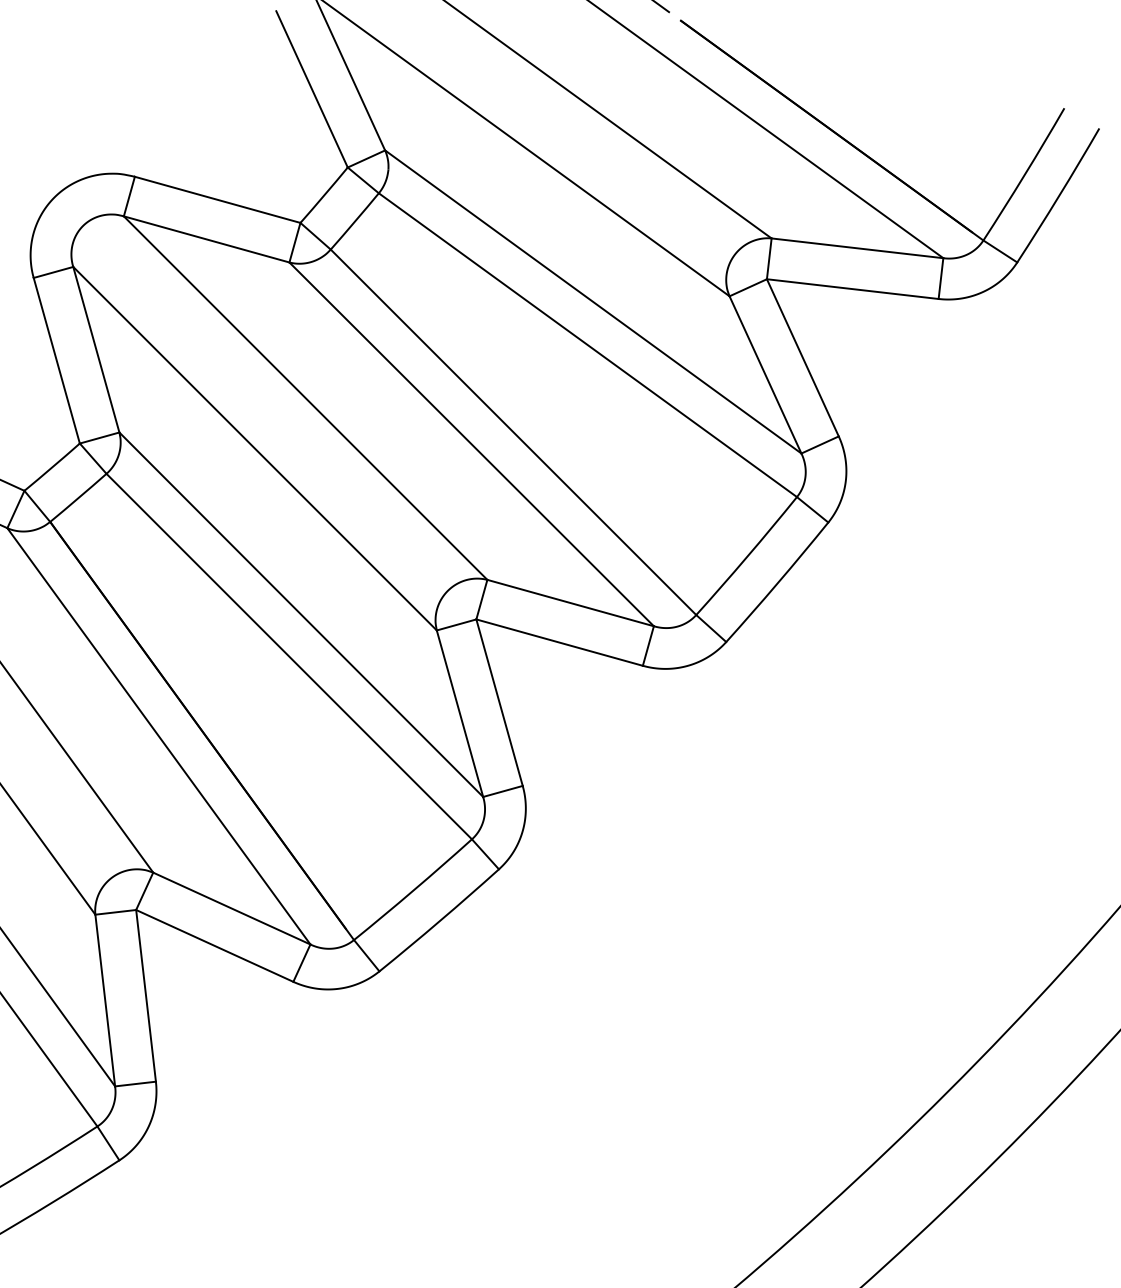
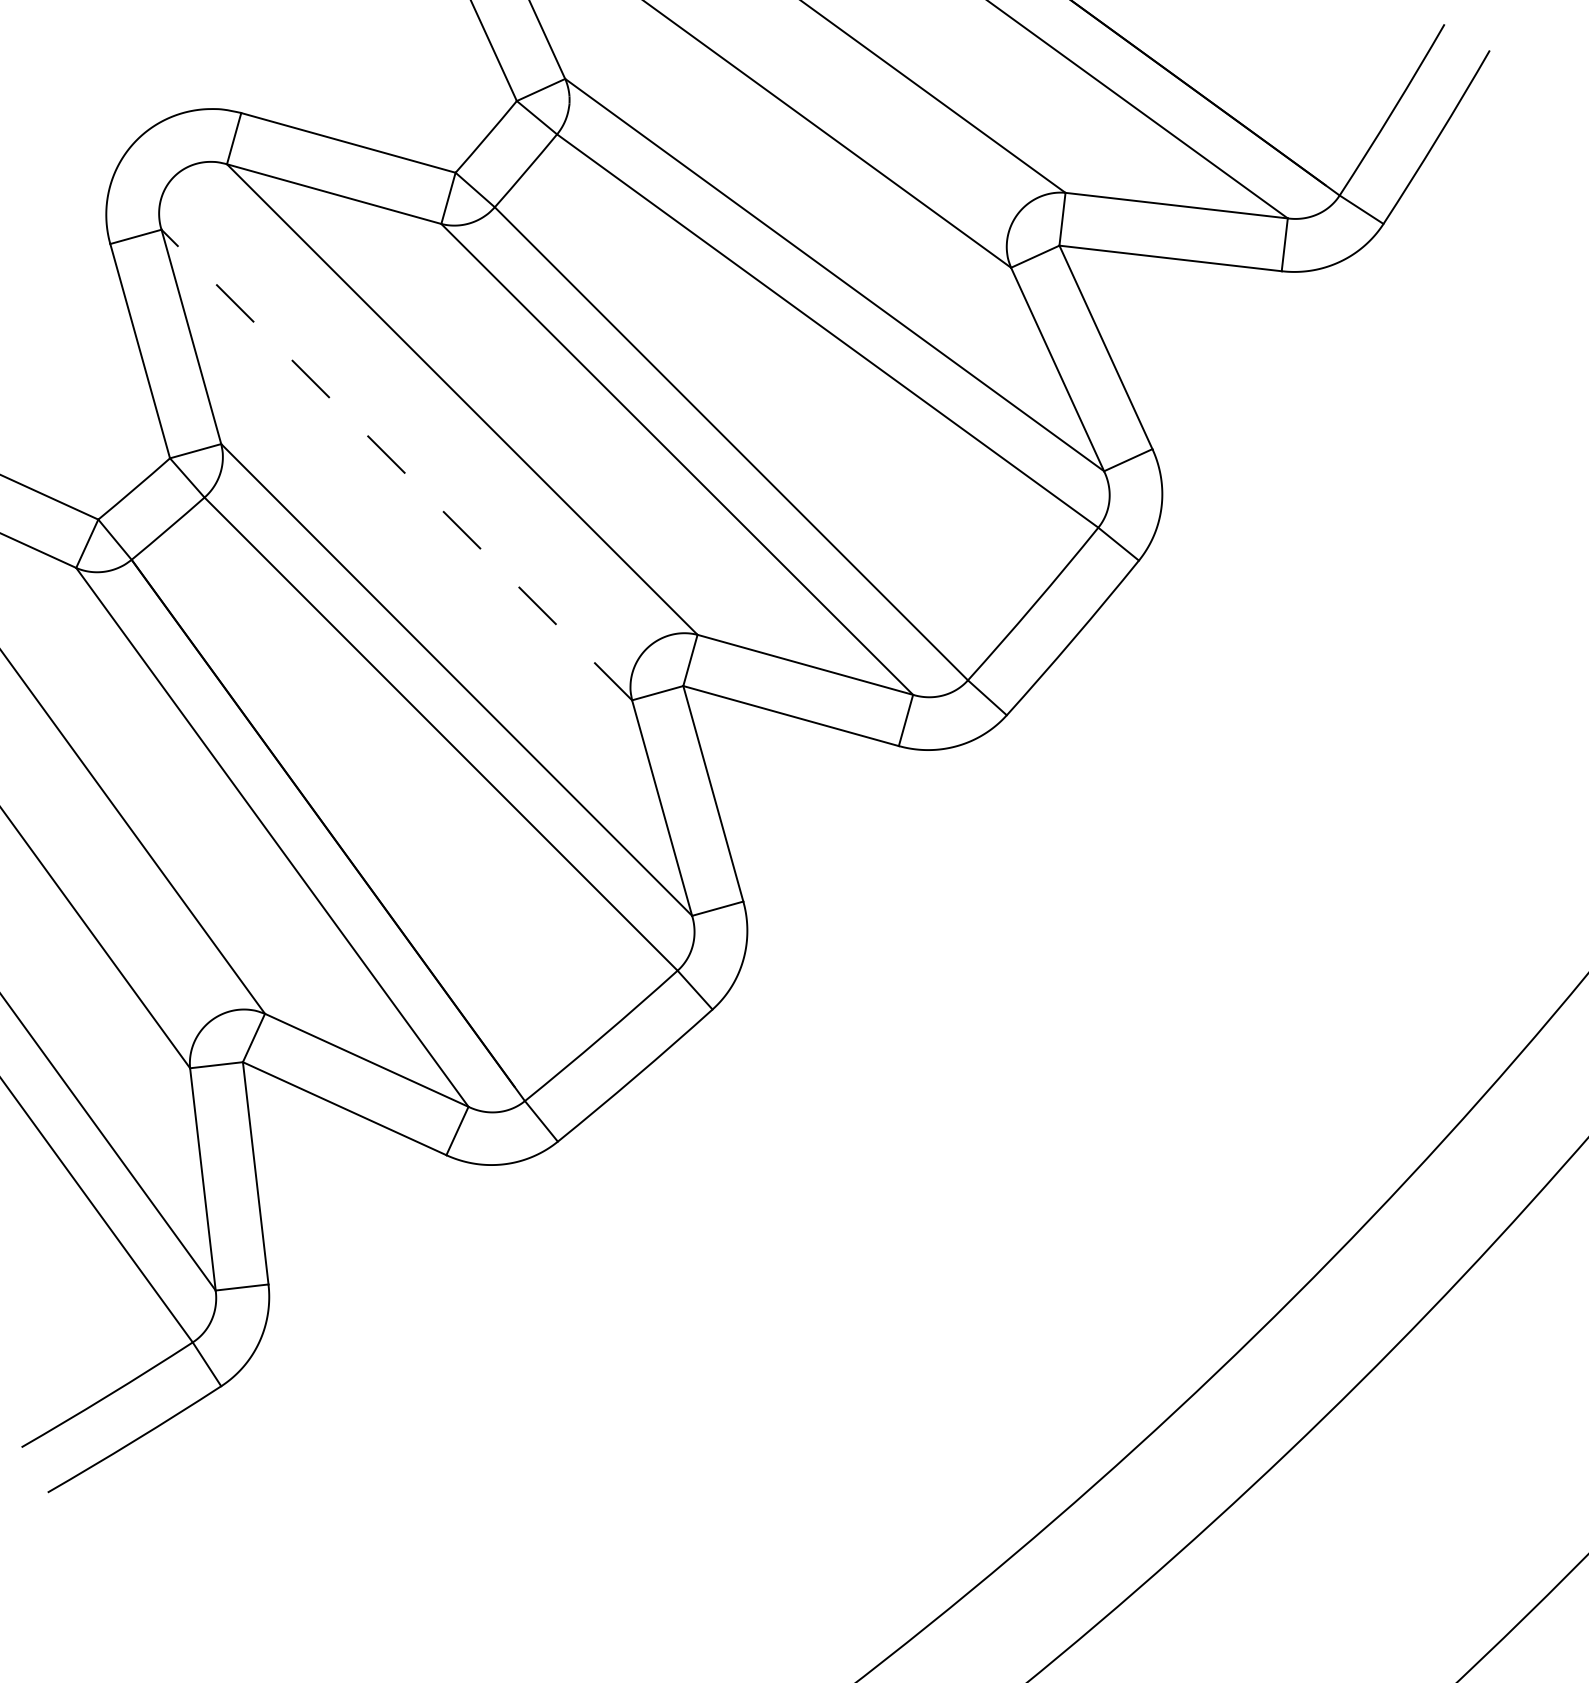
line: (254, 449) -> (396, 465), solid -> dashed

